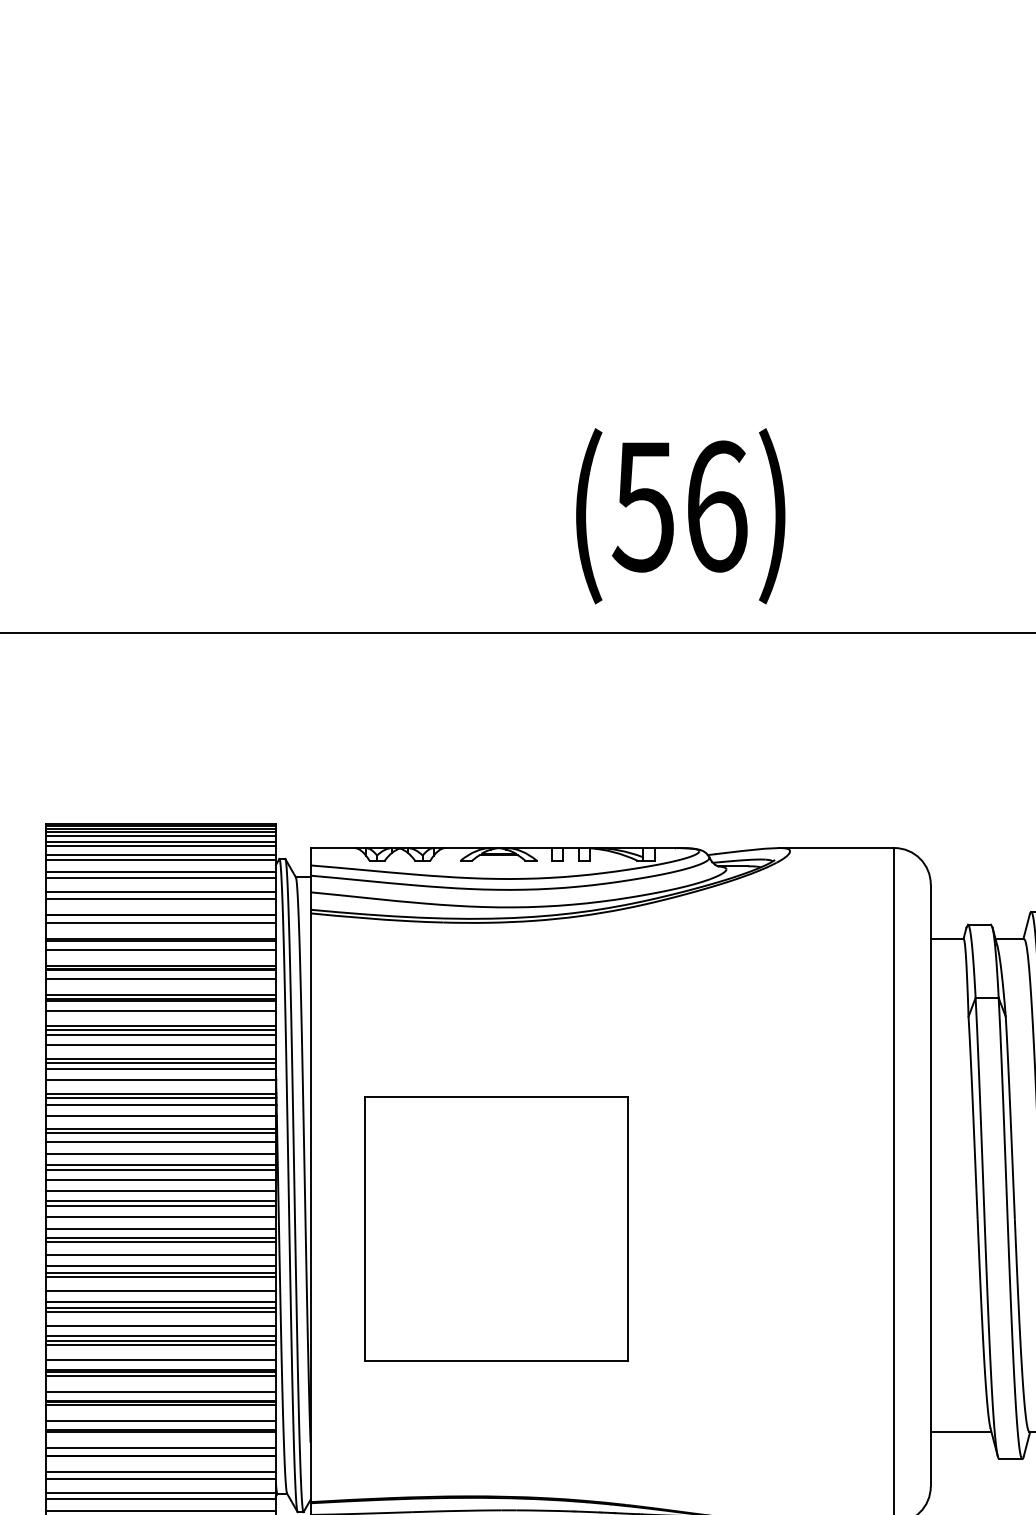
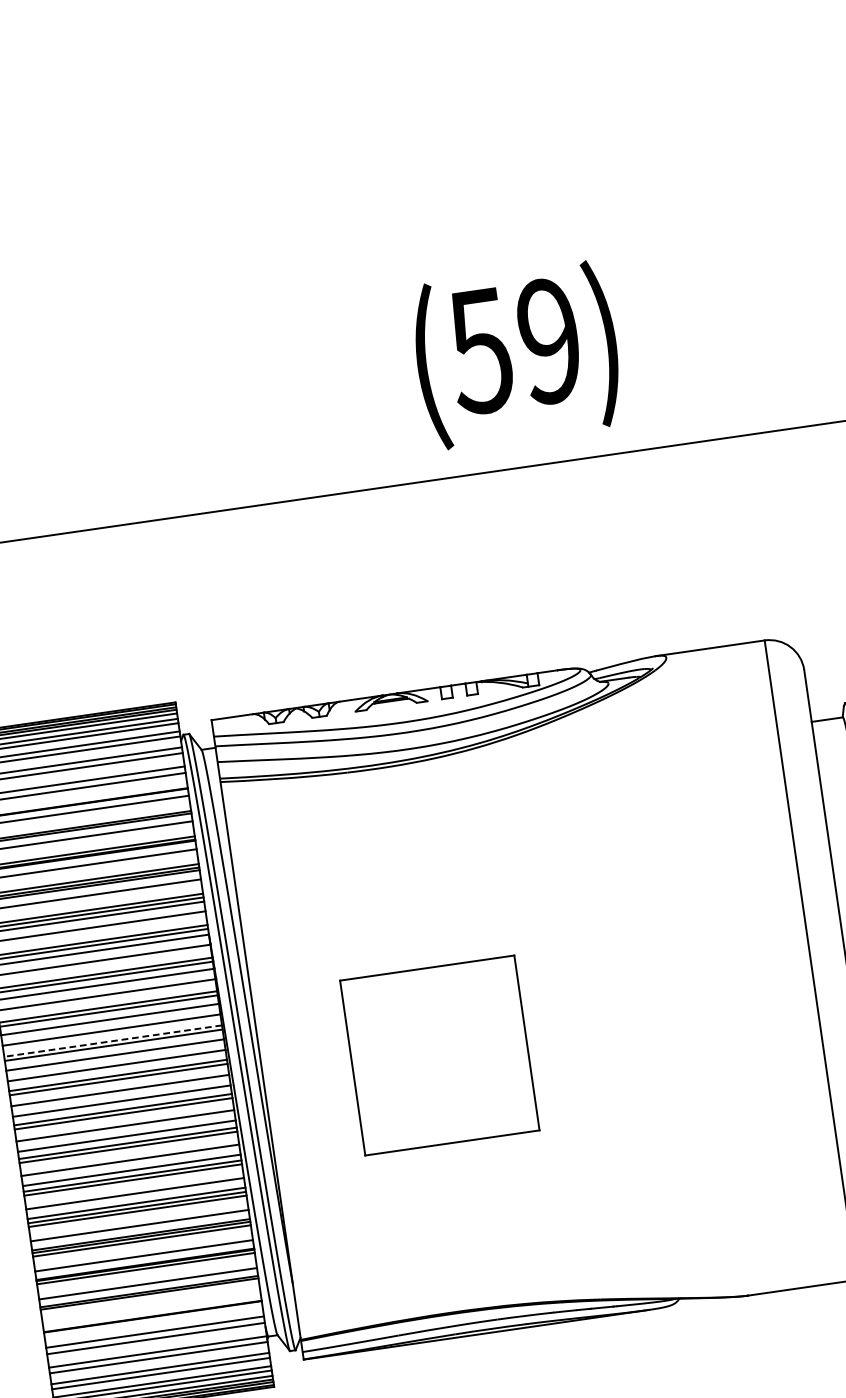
text: (716, 506) -> (549, 341), (56) -> (59)
line: (161, 1165) -> (113, 1041), solid -> dashed
part: (496, 1228) -> (439, 1055), size x0.7
line: (160, 1448) -> (151, 1309), removed

